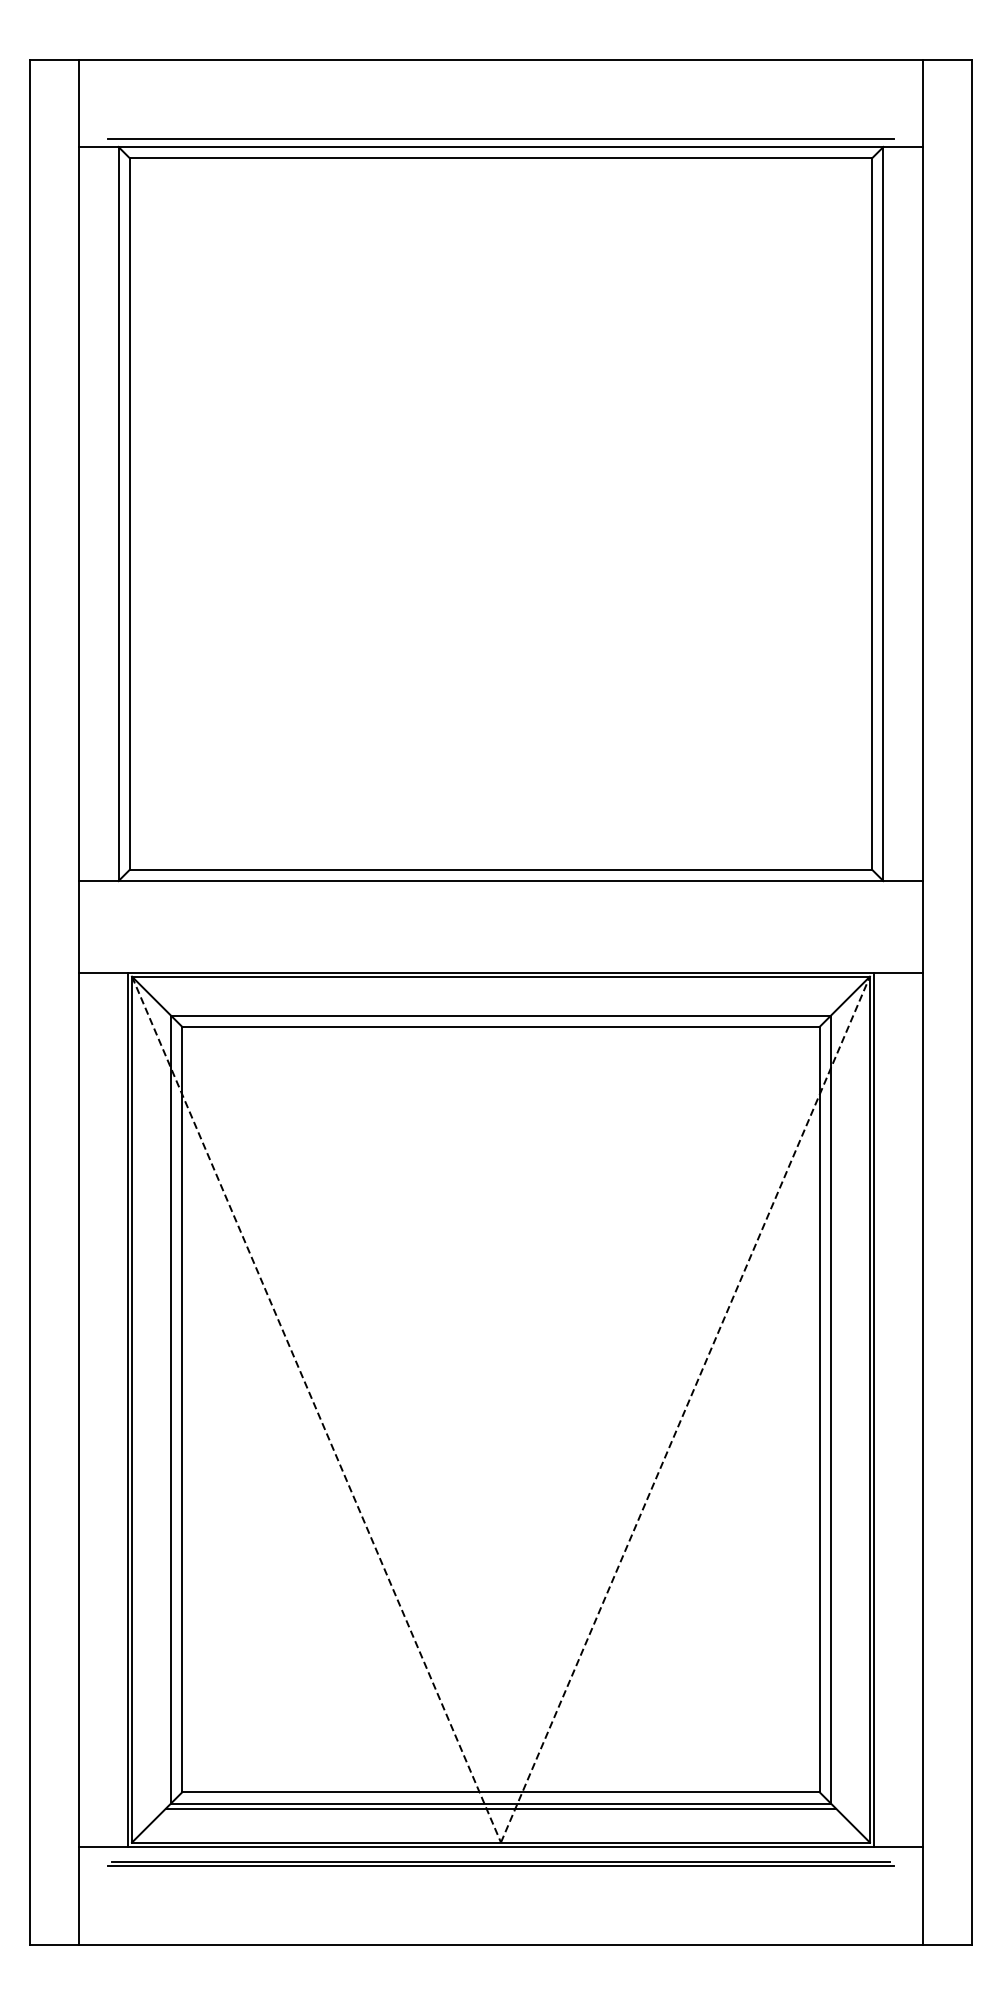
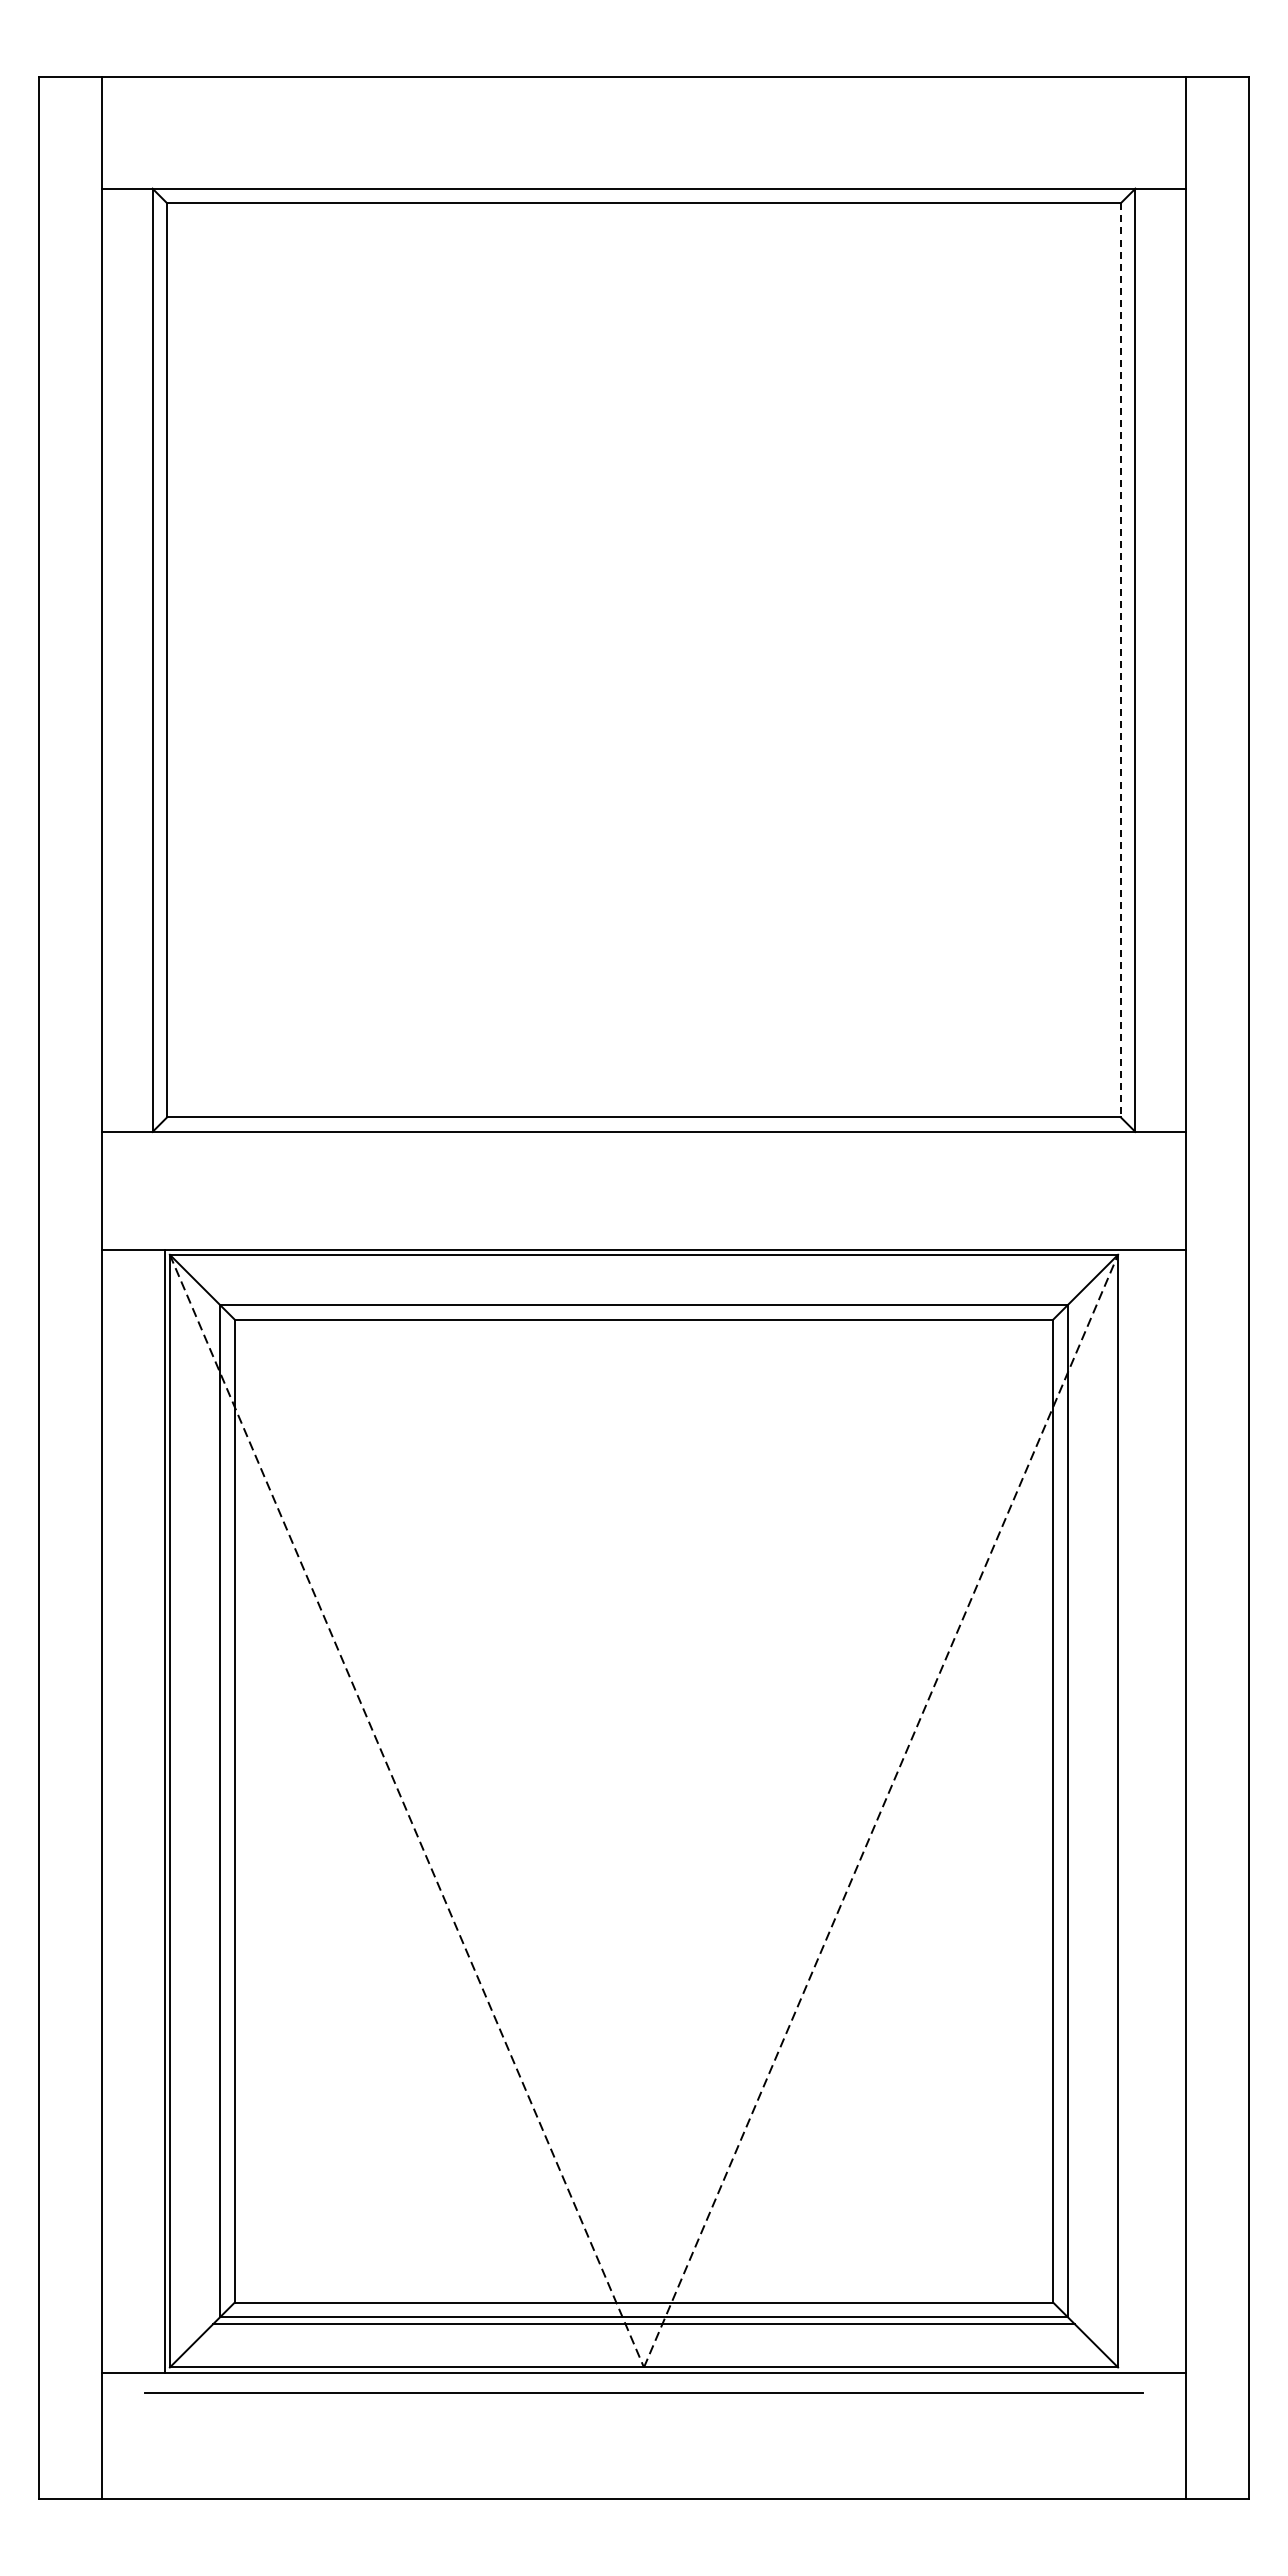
line: (500, 139) -> (643, 178), removed
line: (871, 514) -> (1120, 660), solid -> dashed
line: (874, 1409) -> (1123, 1810), removed
line: (500, 1865) -> (643, 2397), removed

